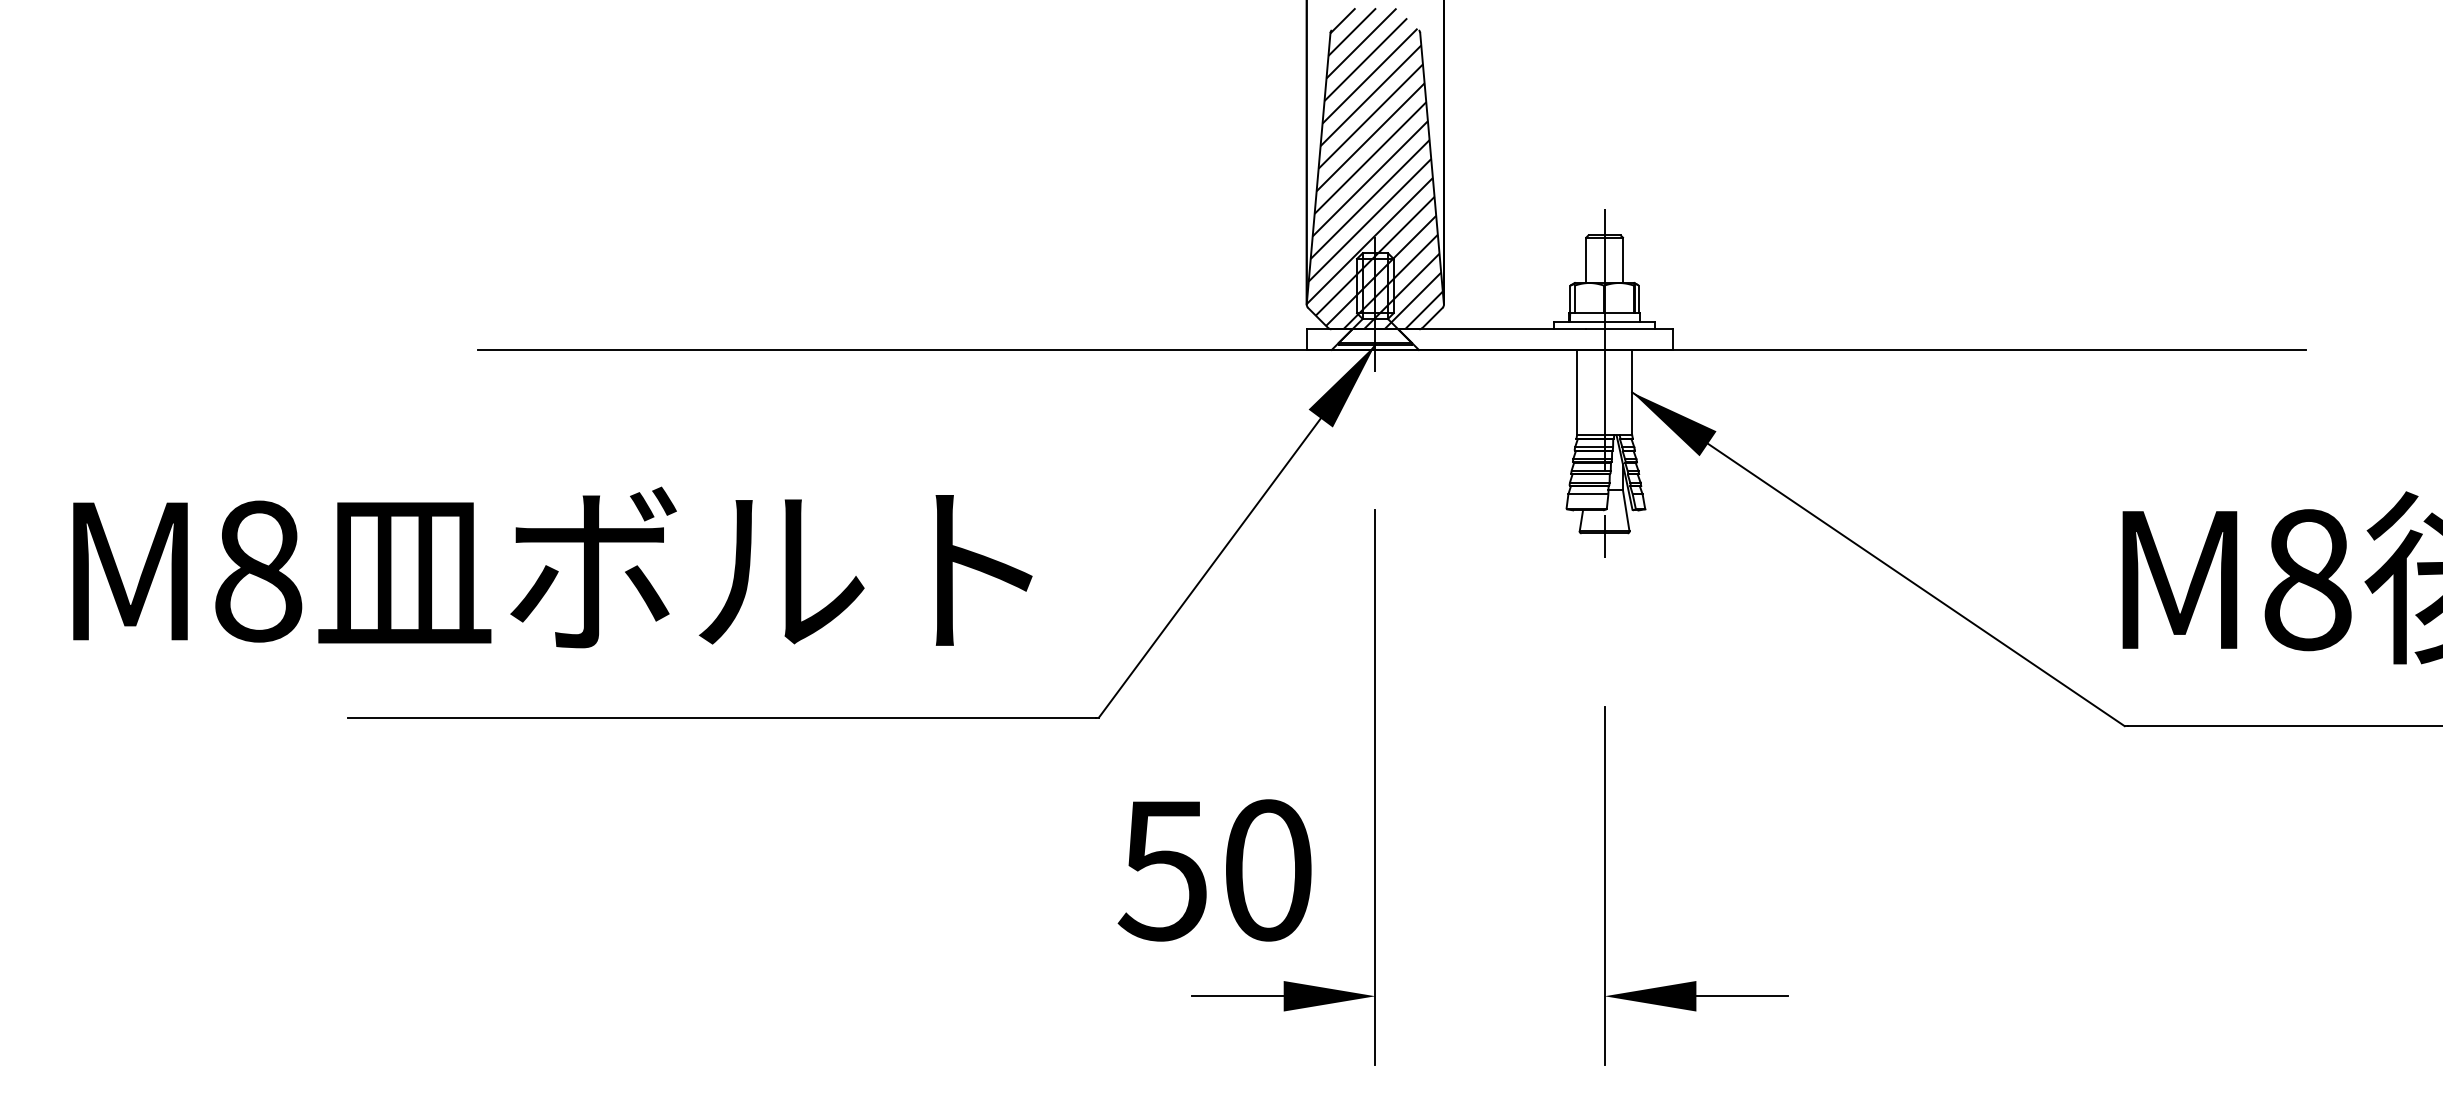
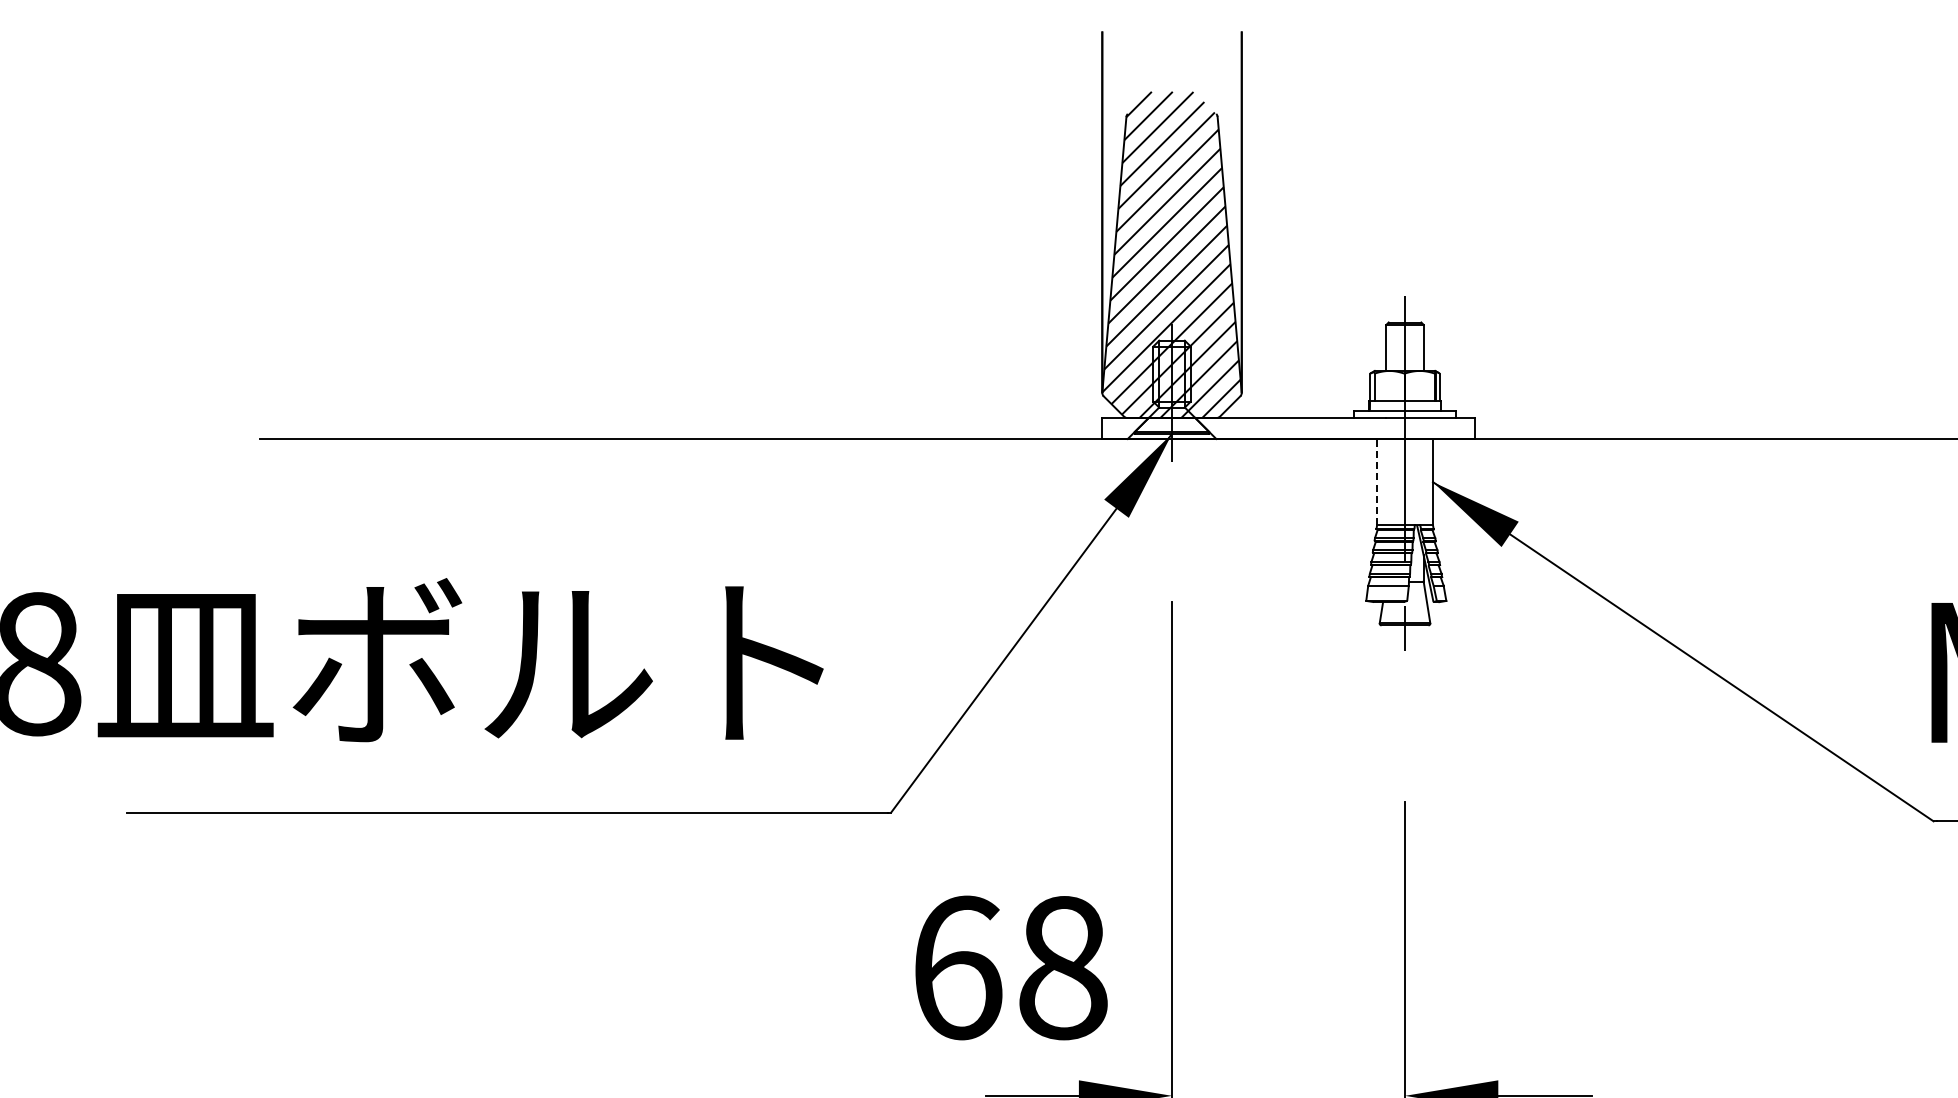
line: (1577, 391) -> (1377, 481), solid -> dashed
text: (1214, 870) -> (1008, 968), 50 -> 68

